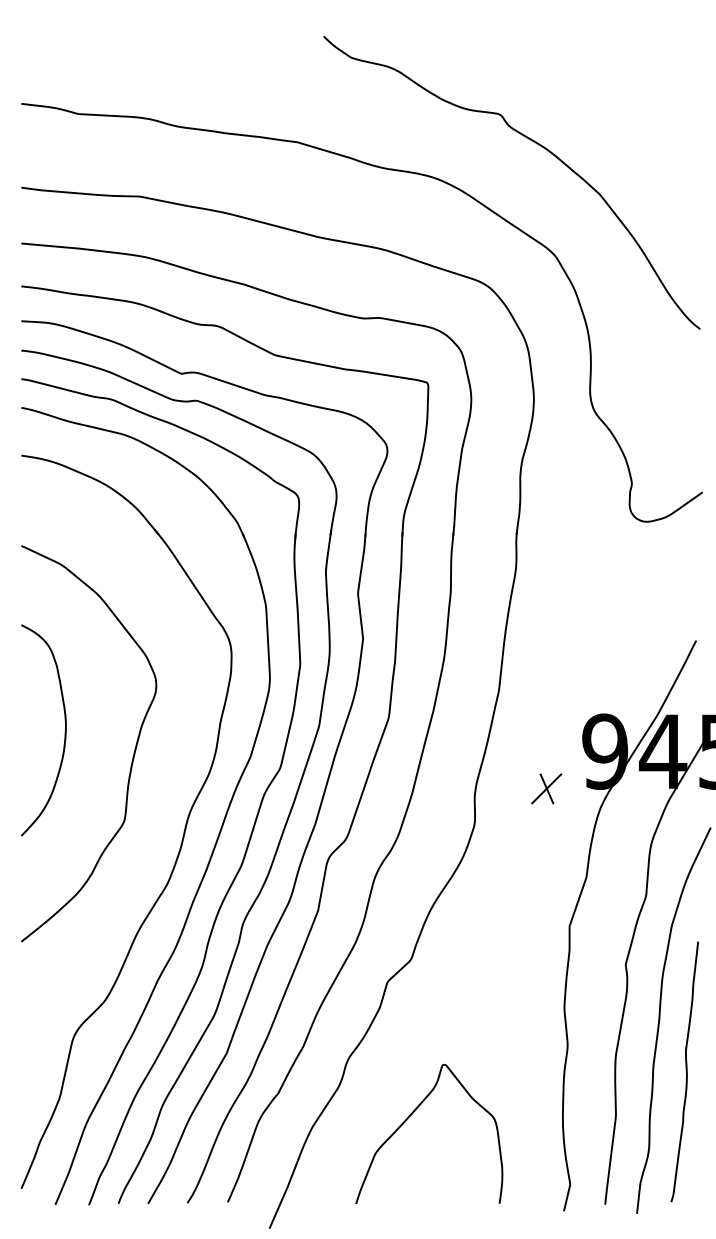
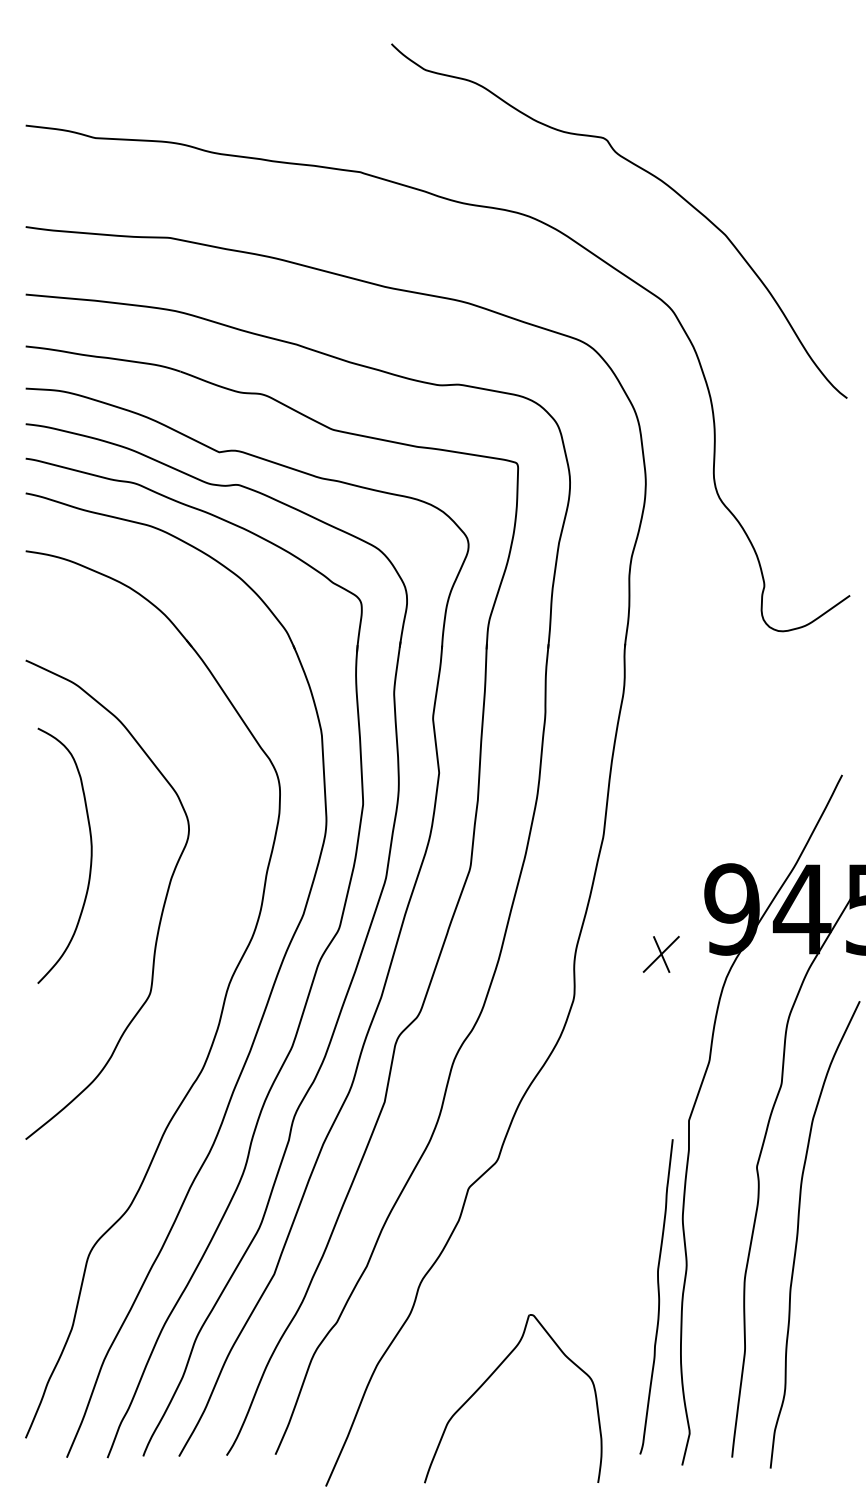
curve: (64, 731) -> (89, 857), moved
curve: (685, 1070) -> (657, 1295), moved
part: (411, 1115) -> (491, 1376), moved

